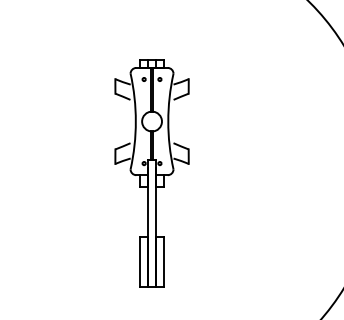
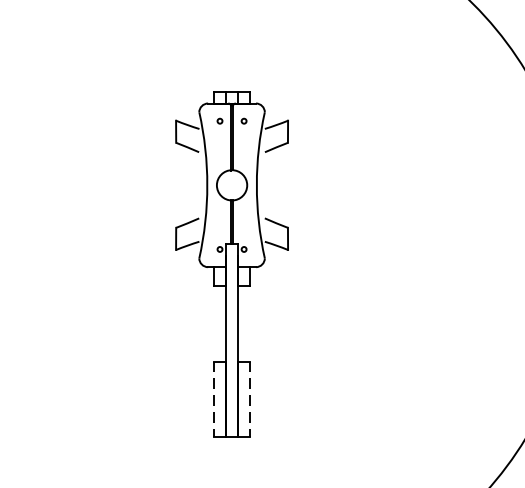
line: (140, 261) -> (214, 398), solid -> dashed
line: (163, 261) -> (249, 398), solid -> dashed

